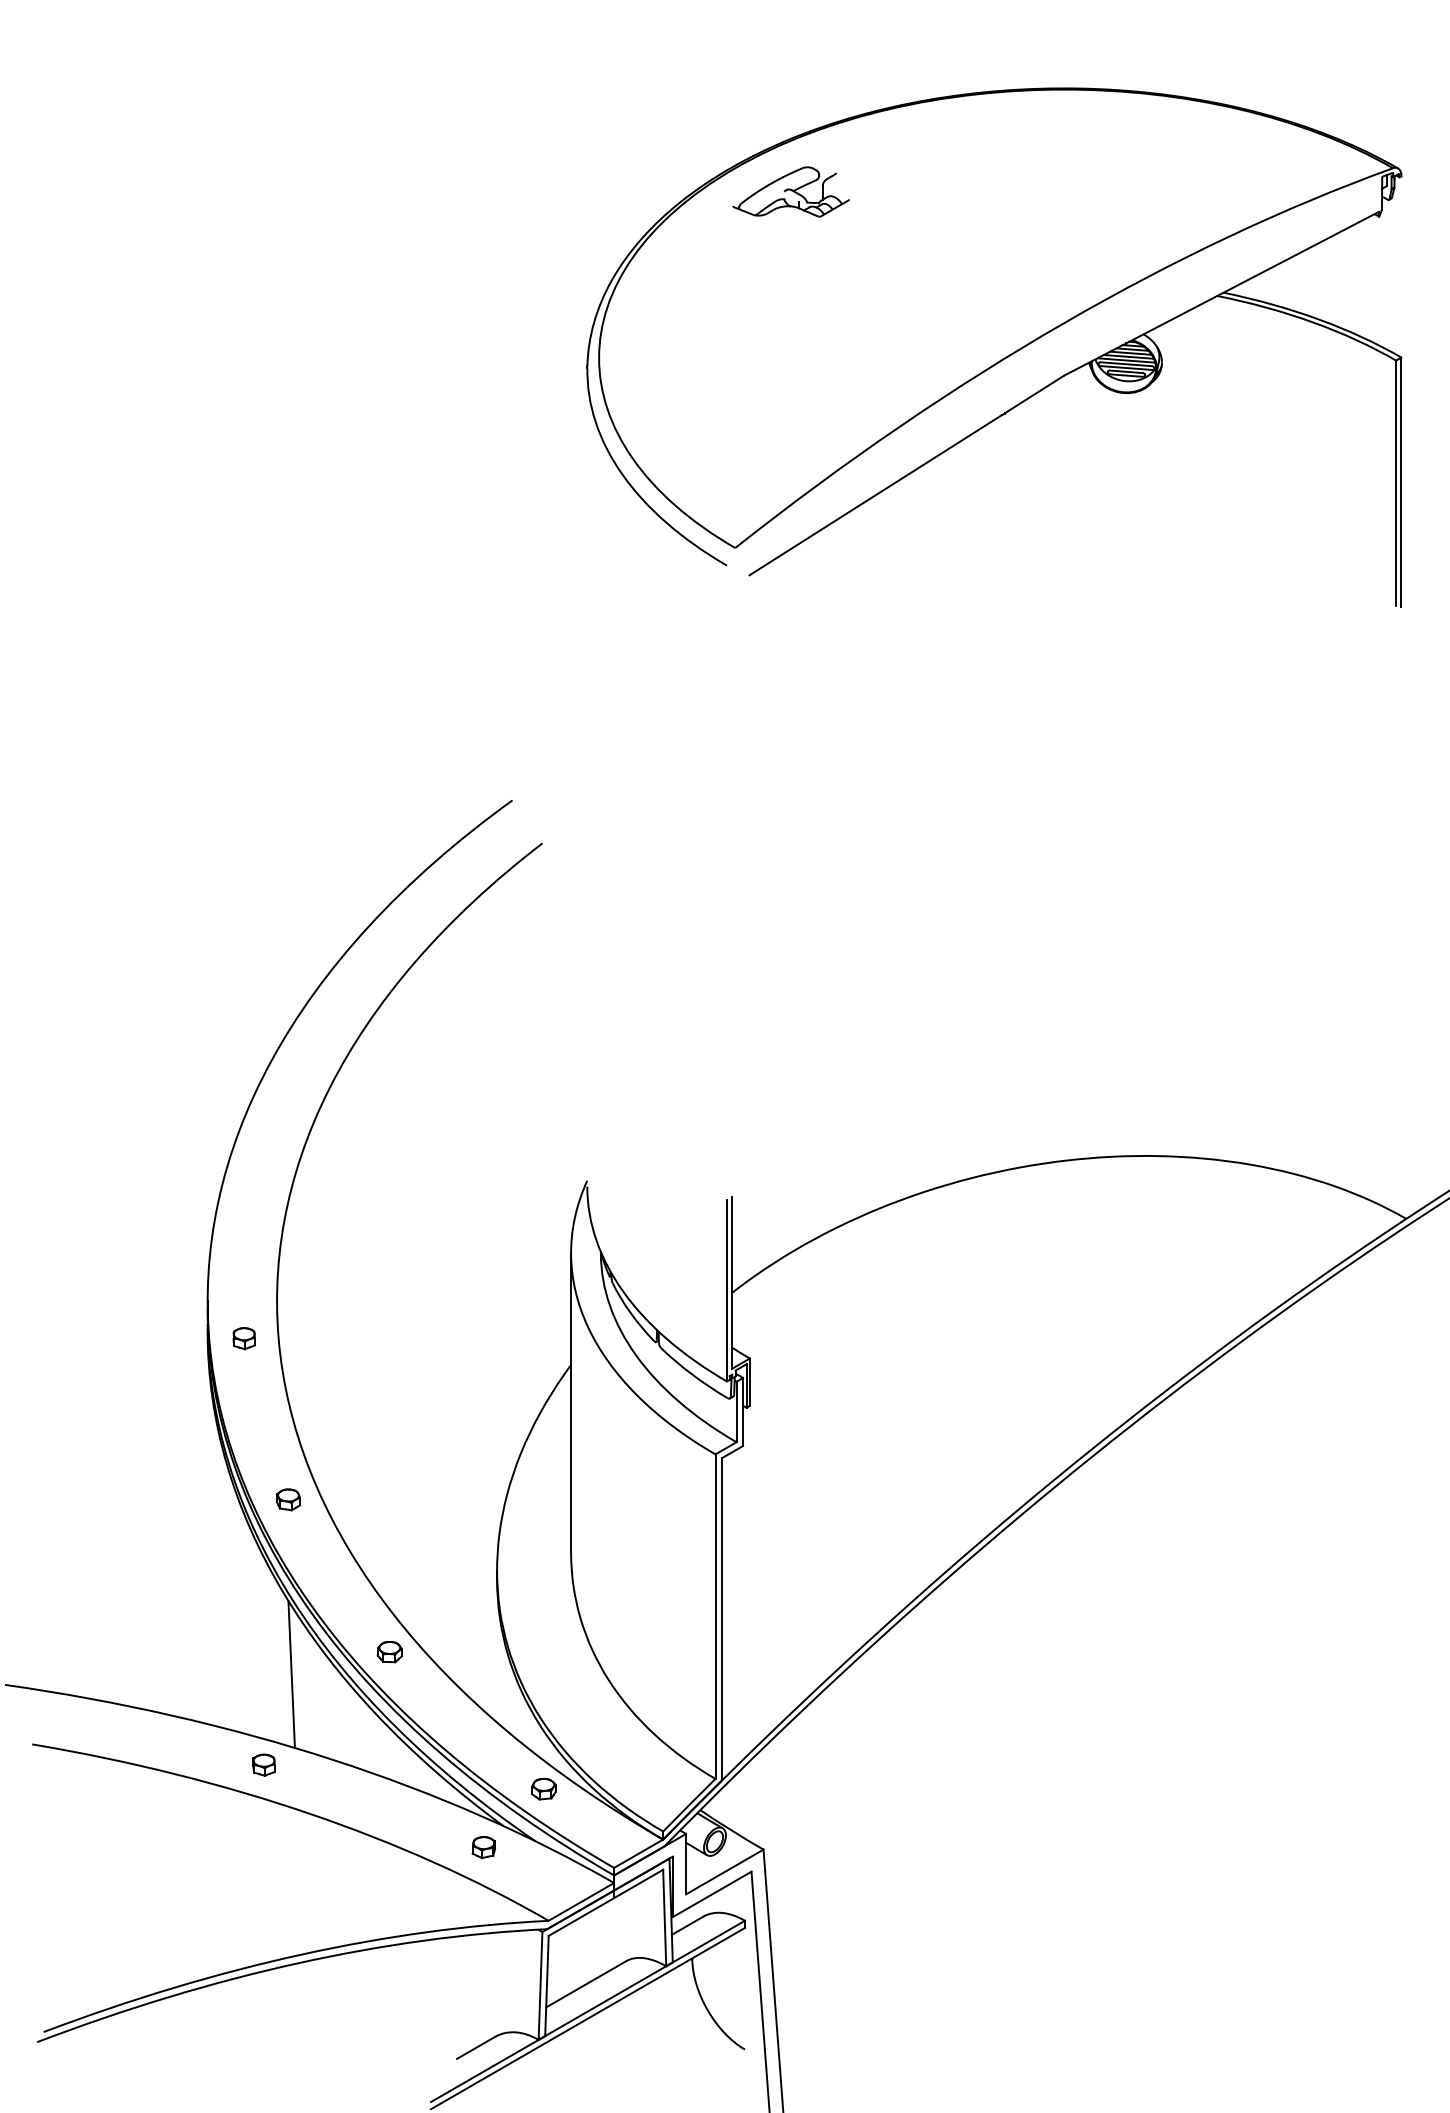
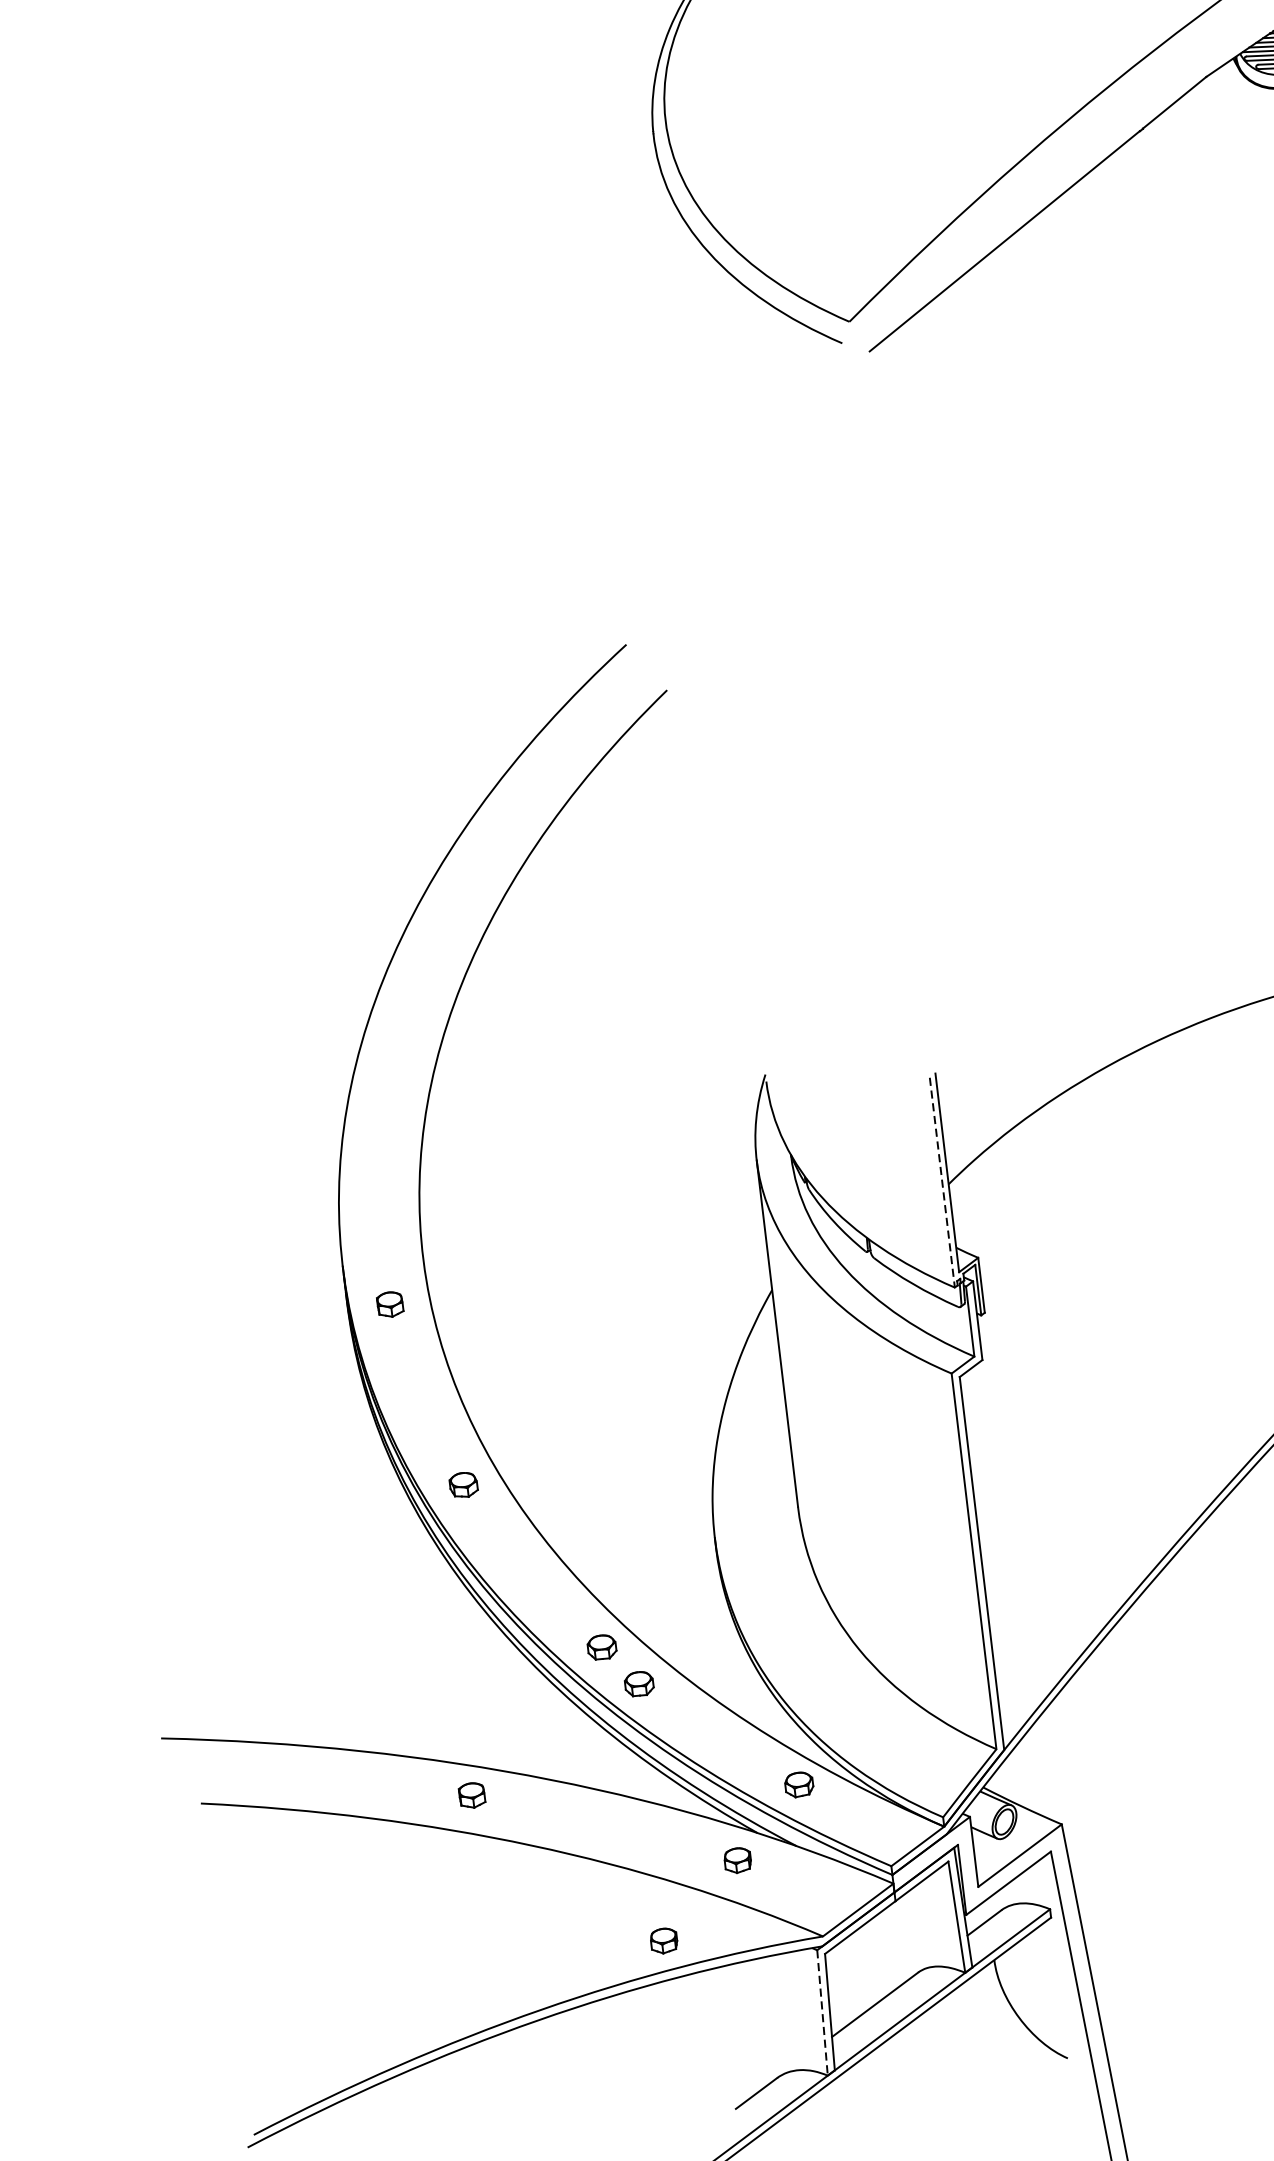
line: (726, 1290) -> (941, 1182), solid -> dashed
line: (291, 1674) -> (491, 1686), removed
part: (417, 1687) -> (638, 1684), added
part: (412, 1908) -> (663, 1941), added
line: (540, 1986) -> (822, 2013), solid -> dashed

